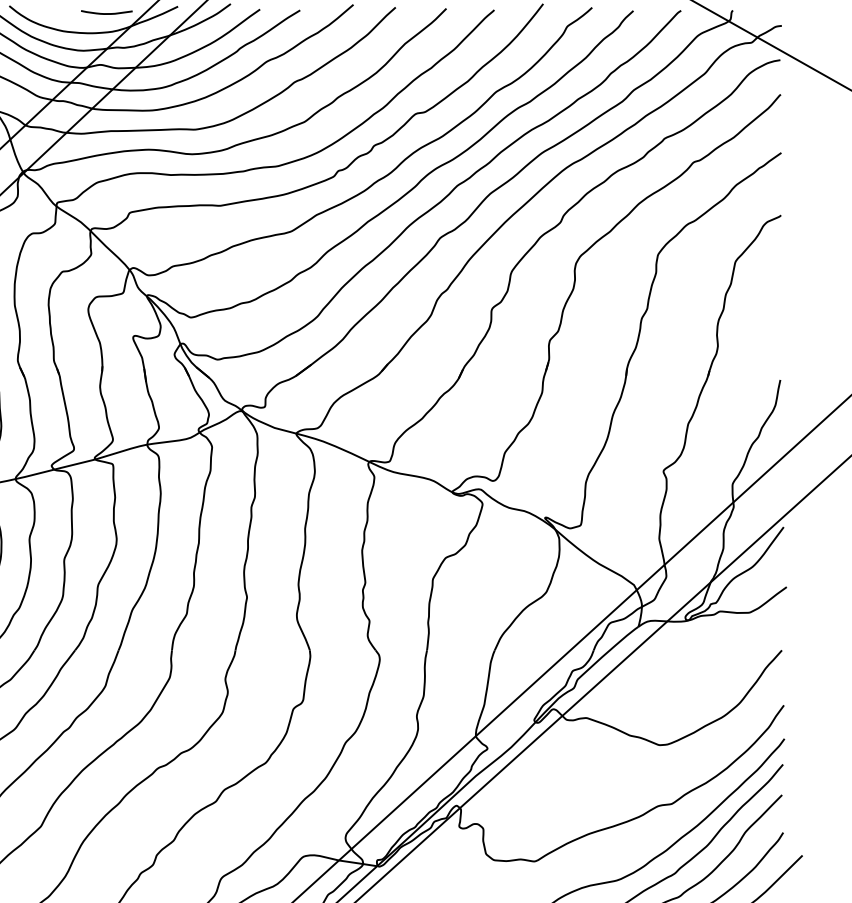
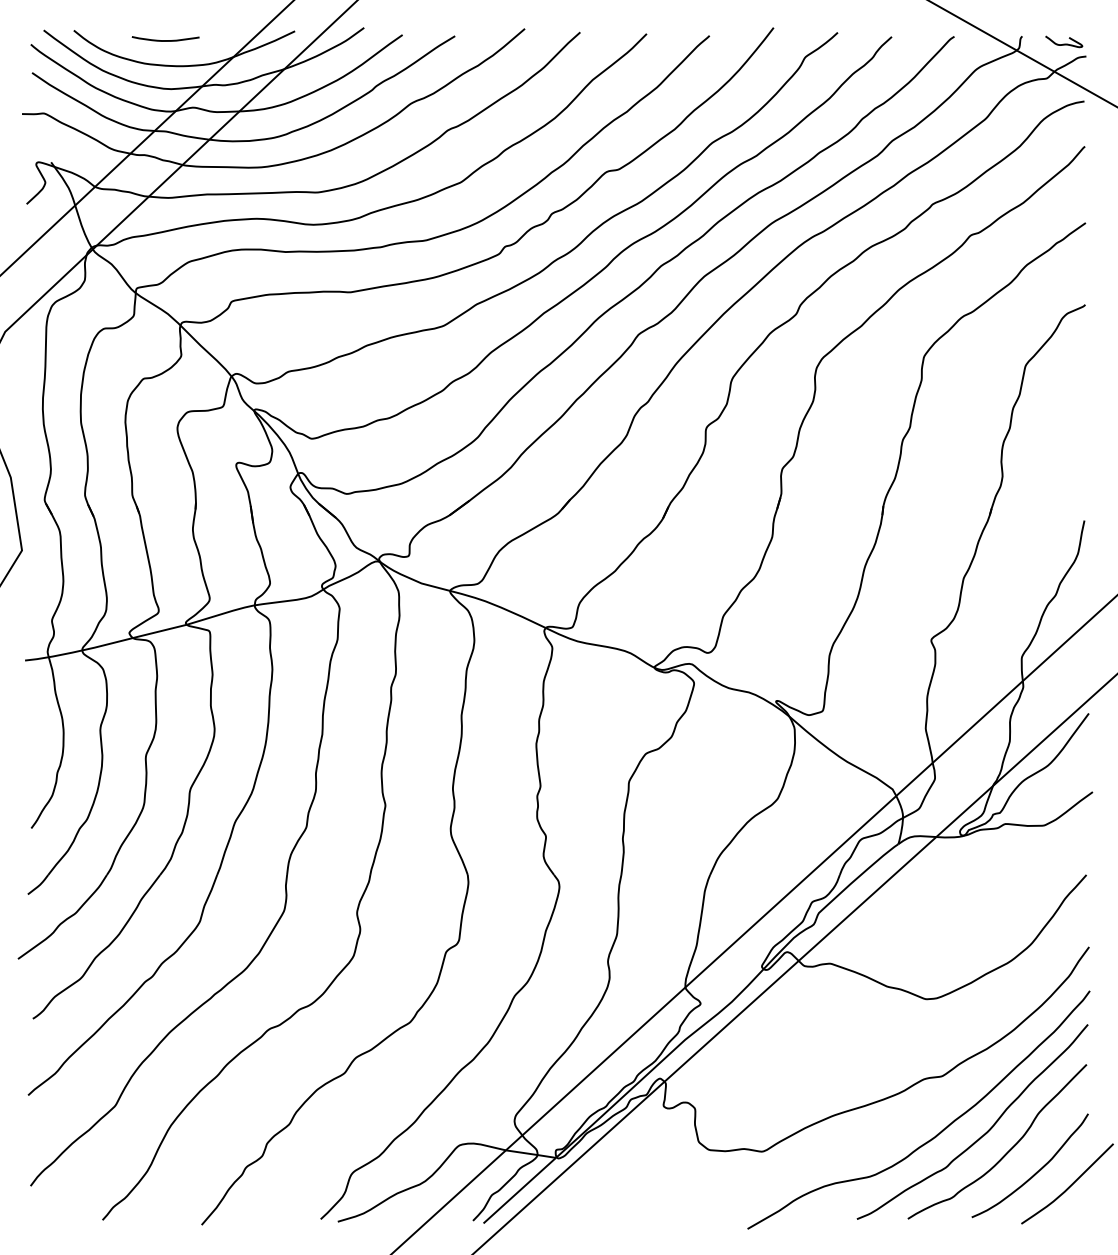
curve: (106, 13) -> (165, 40), moved
curve: (765, 15) -> (1064, 43), added

